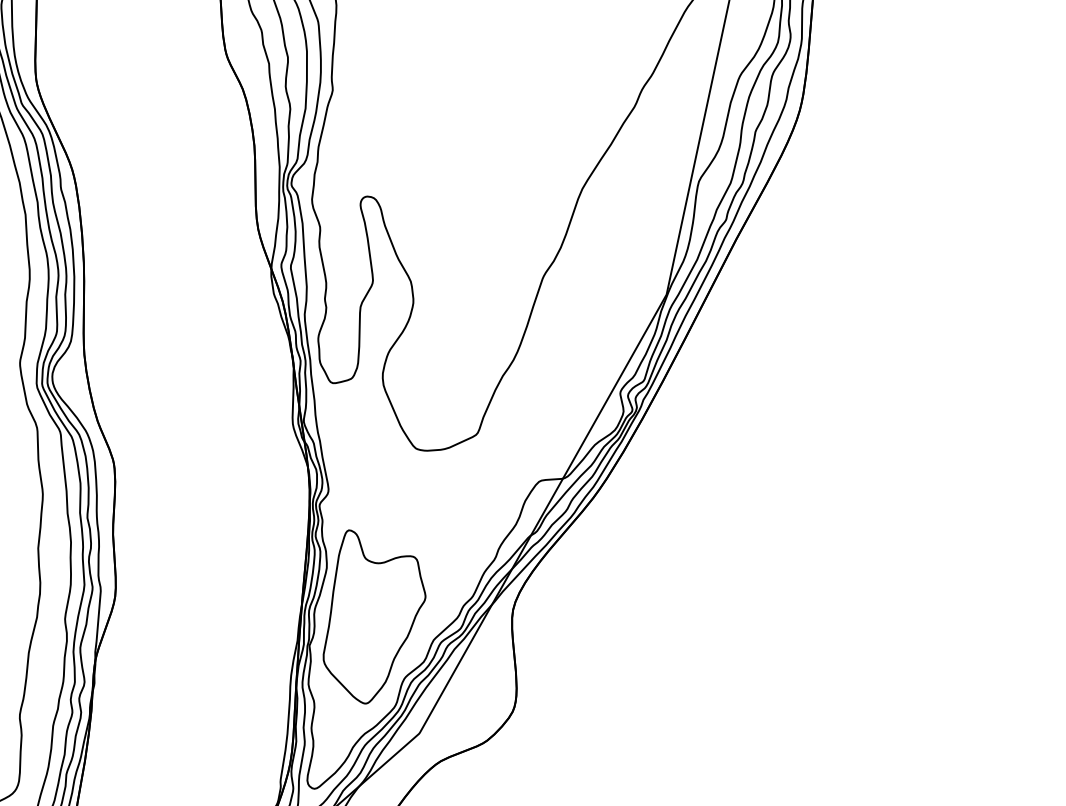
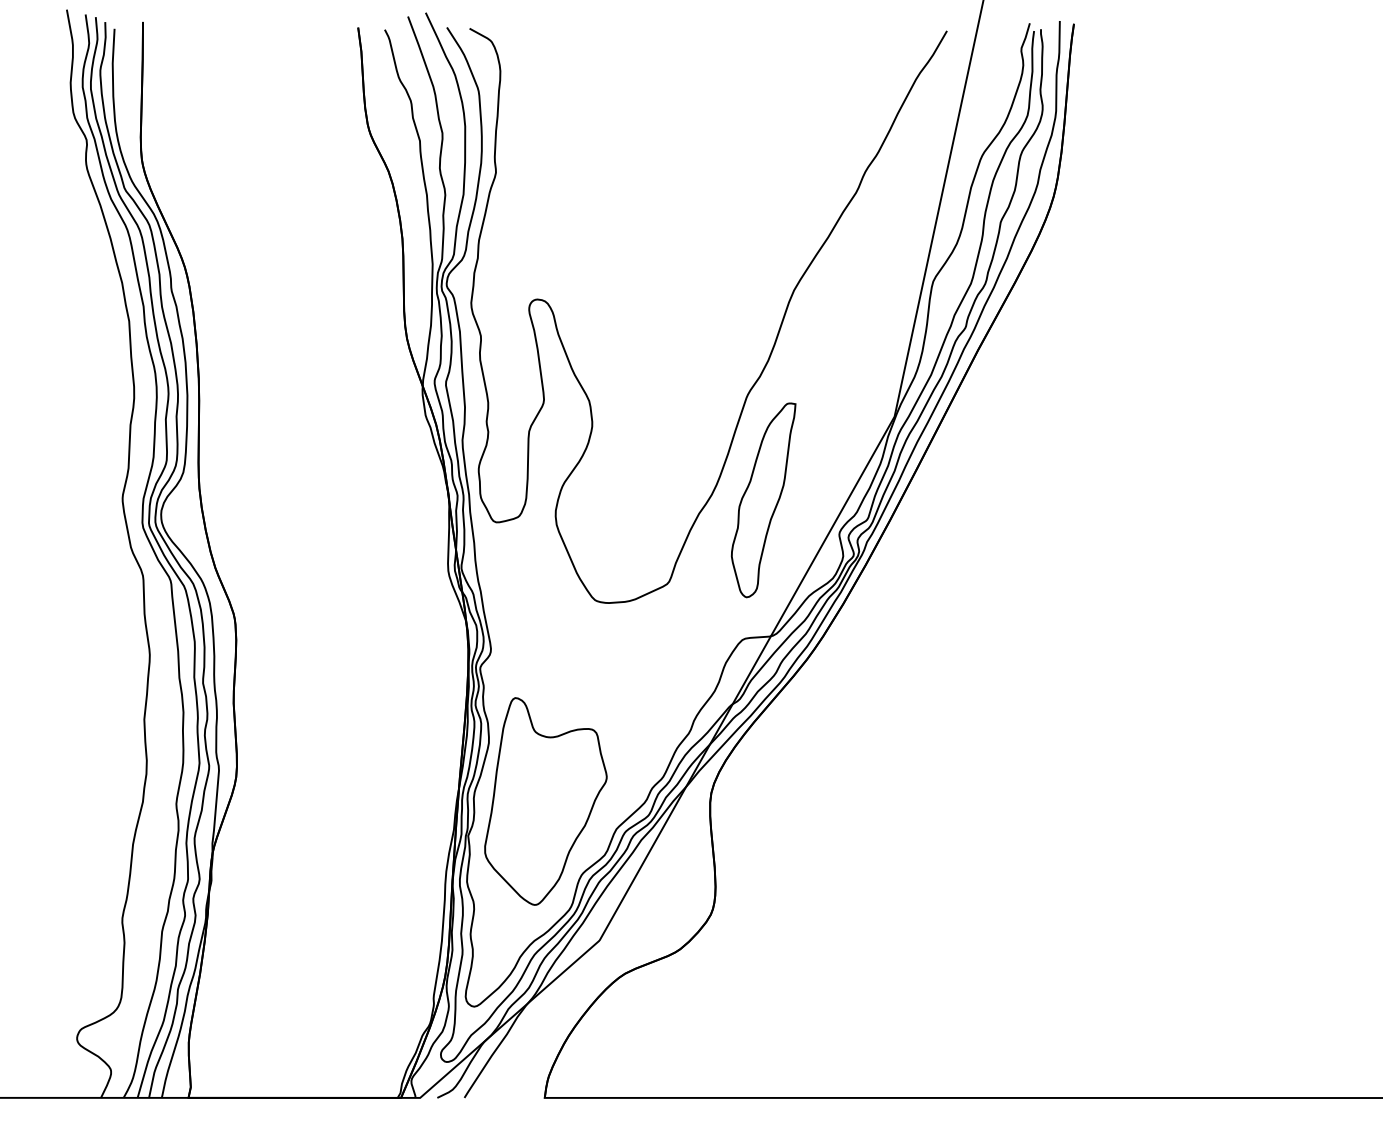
part: (556, 364) -> (763, 500), added

